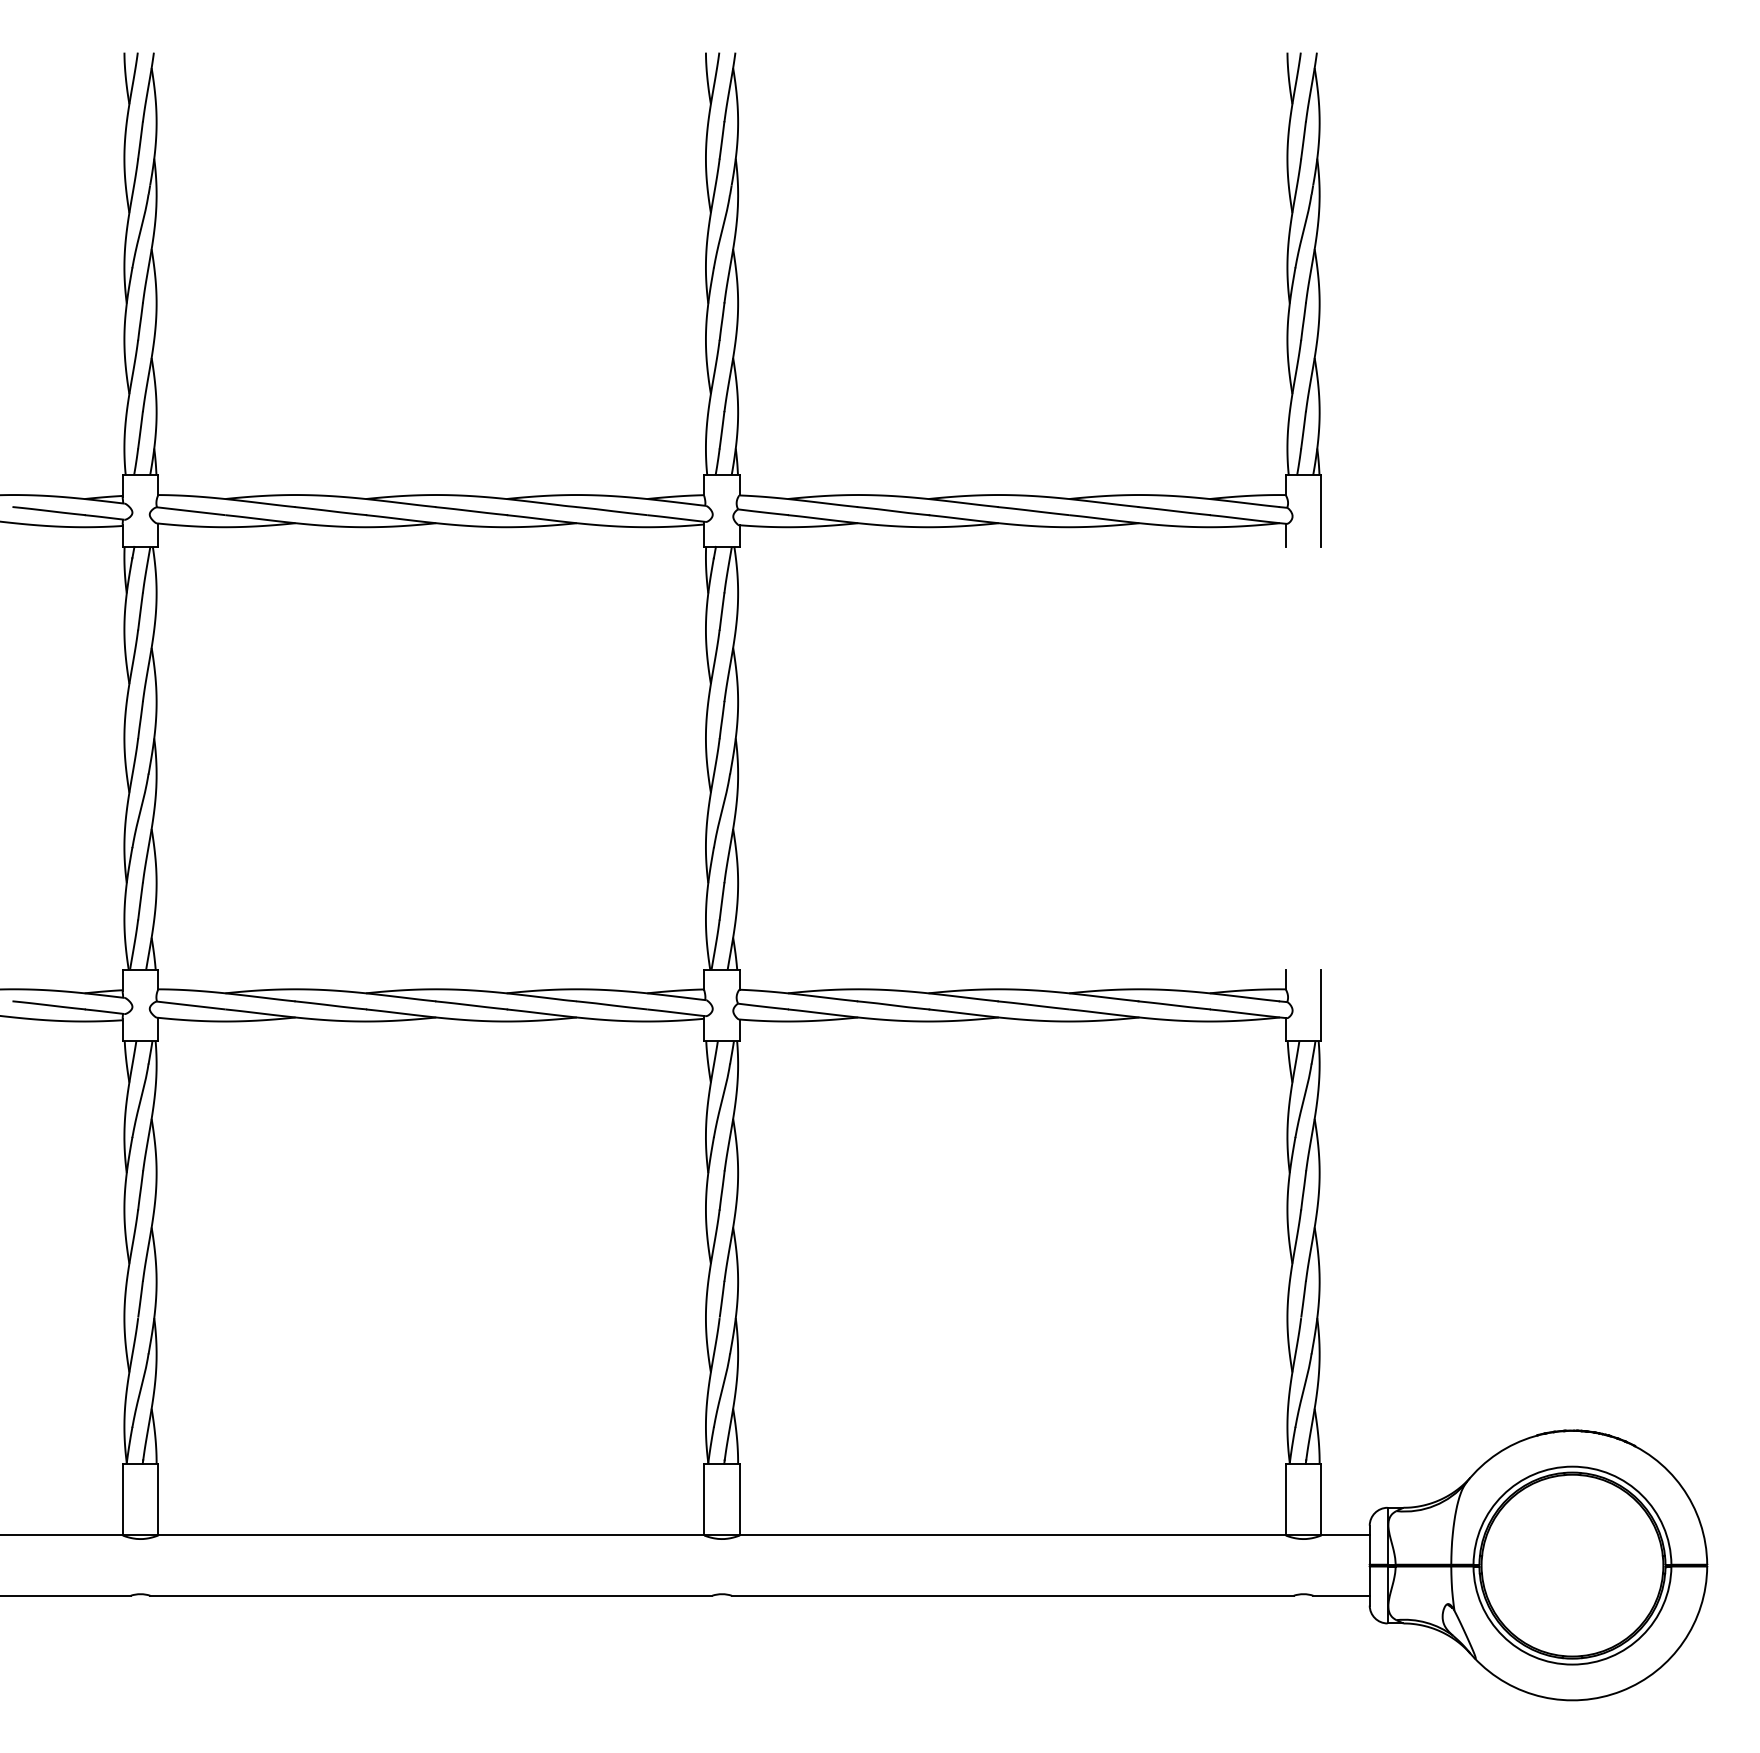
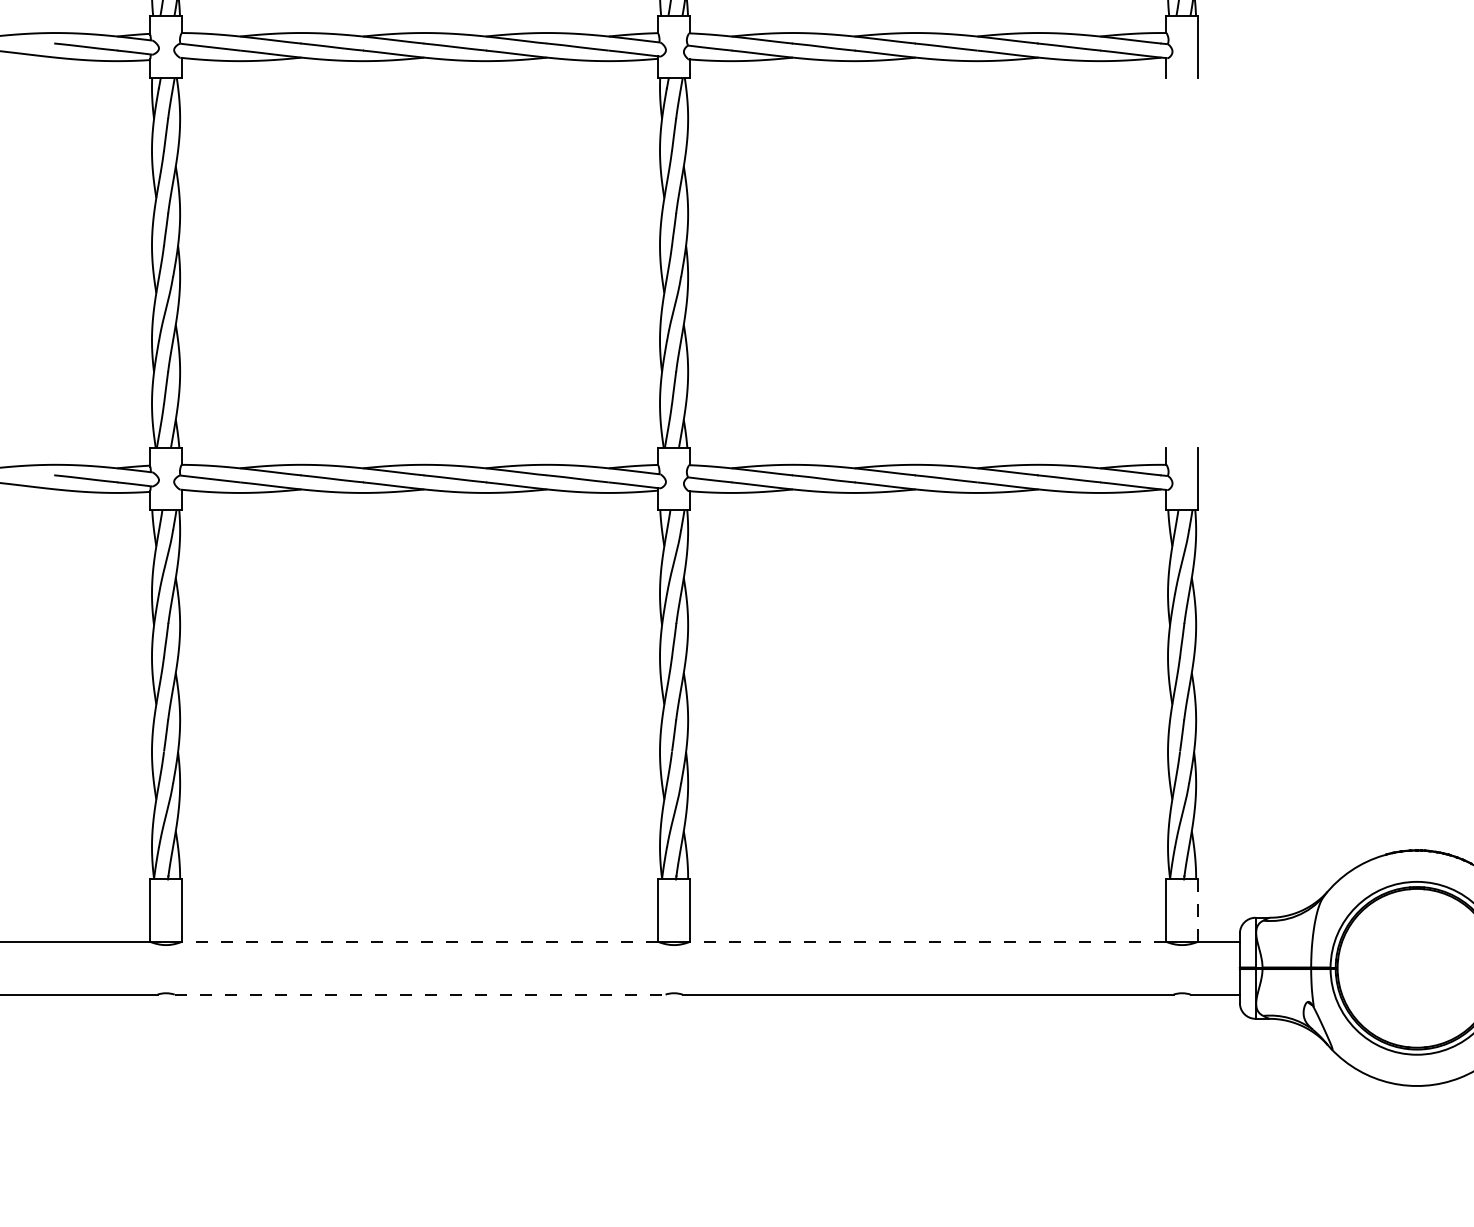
line: (1321, 1499) -> (1197, 910), solid -> dashed
line: (431, 1535) -> (420, 941), solid -> dashed
line: (1012, 1535) -> (927, 941), solid -> dashed
line: (431, 1595) -> (420, 994), solid -> dashed

